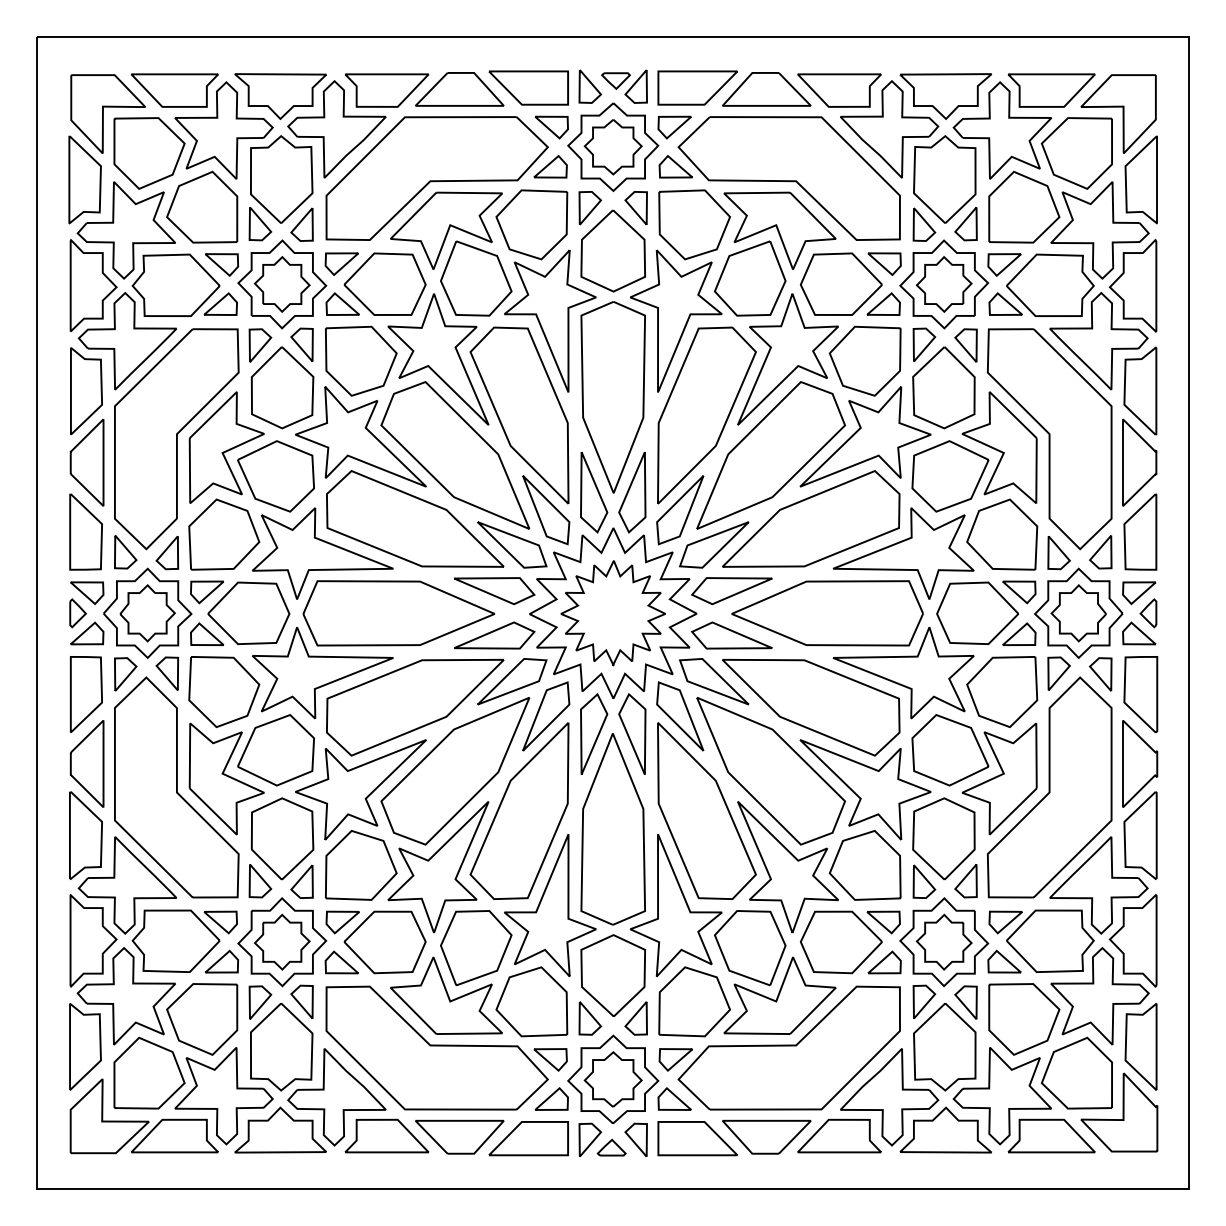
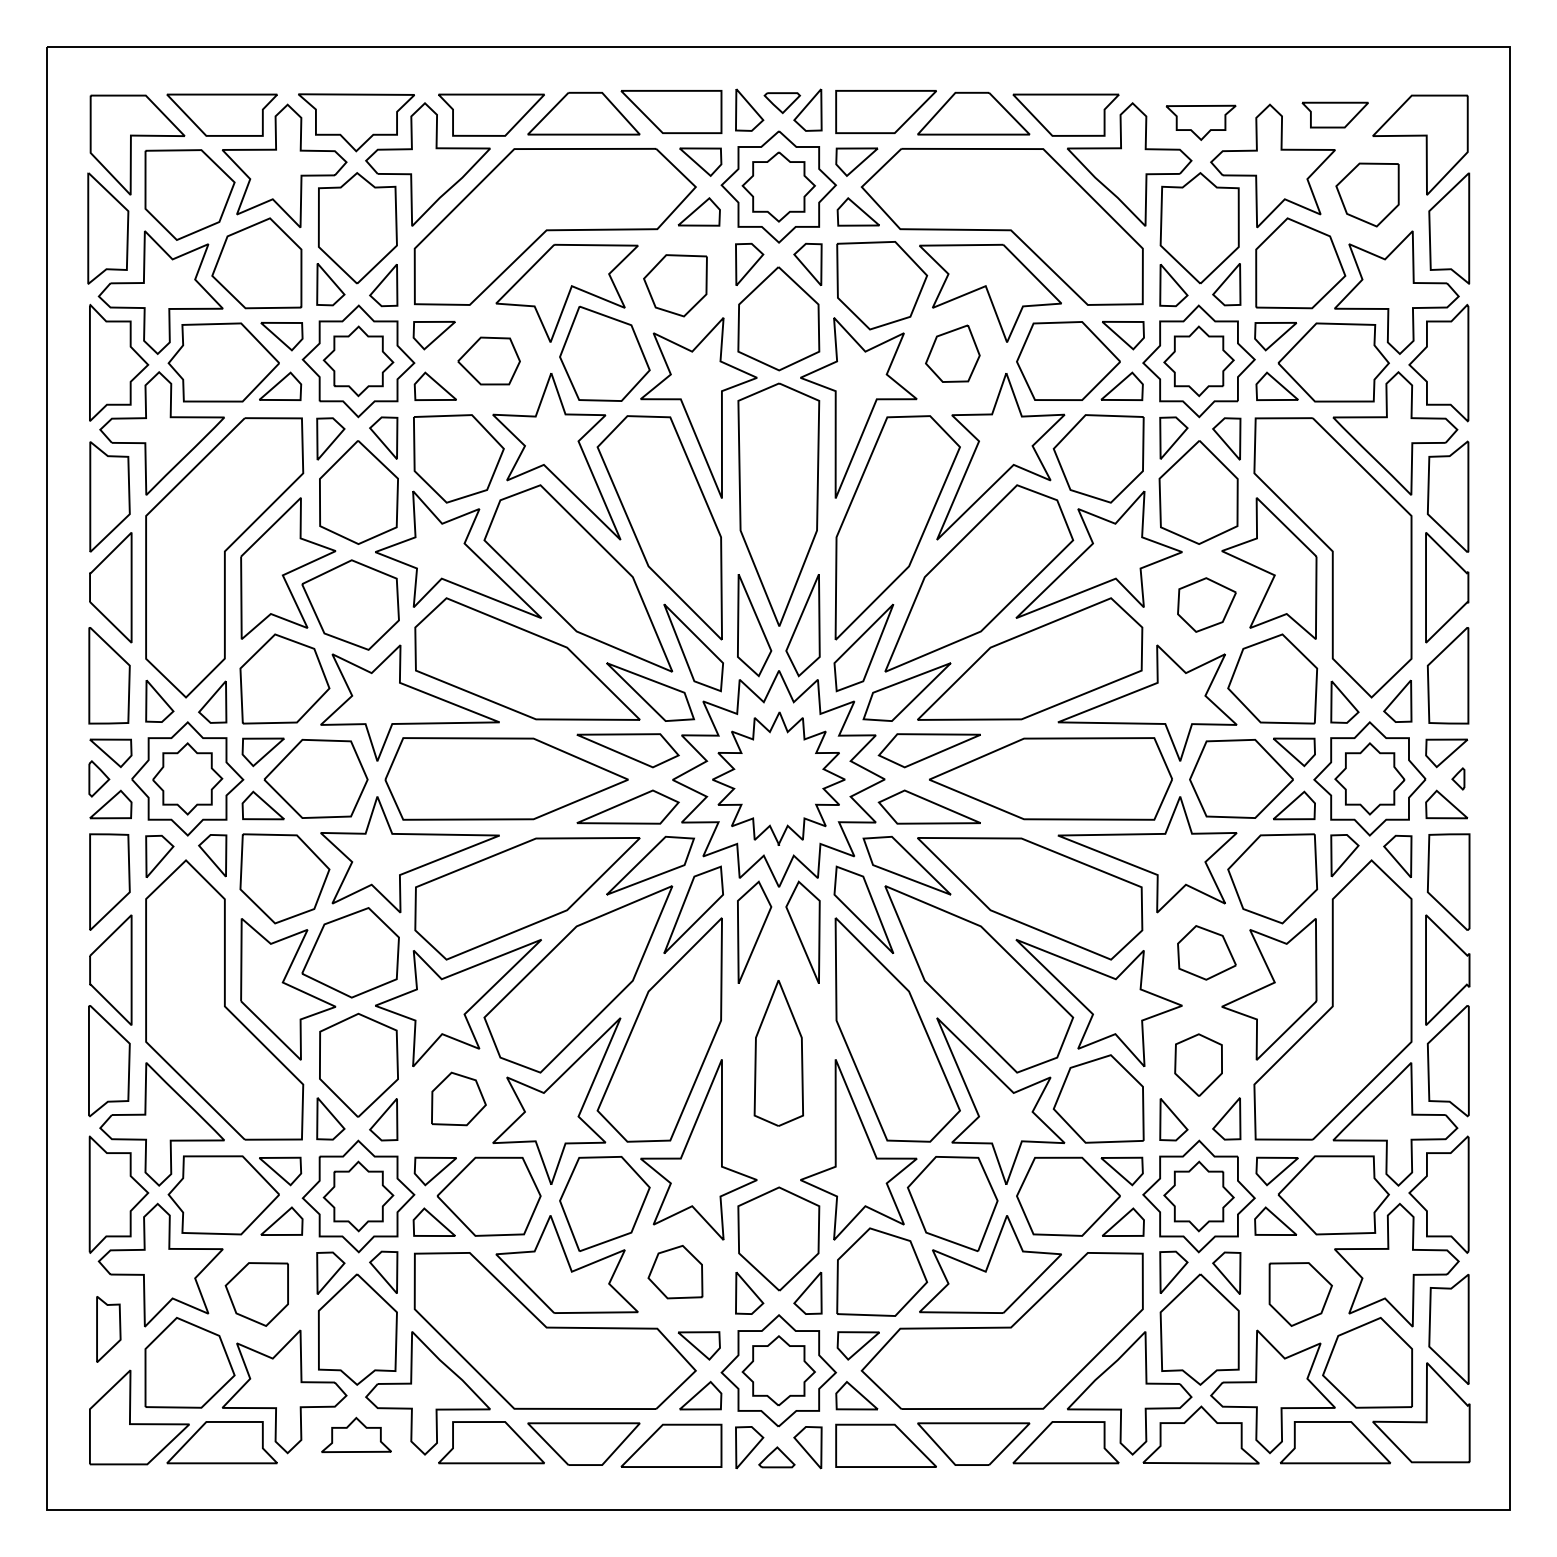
part: (1050, 90) -> (1334, 114), size x0.6
part: (945, 96) -> (1200, 122), size x0.6
part: (1076, 153) -> (1367, 194), size x0.7
part: (531, 224) -> (675, 285), size x0.7
part: (750, 278) -> (952, 353), size x0.6
part: (384, 283) -> (488, 360), size x0.6
part: (950, 475) -> (1206, 604), size x0.6
part: (1148, 613) -> (1458, 778), size x0.6
part: (950, 750) -> (1206, 952), size x0.6
part: (613, 829) -> (778, 1053), size x0.6
part: (943, 838) -> (1198, 1064), size x0.6
part: (360, 865) -> (458, 1098), size x0.6
part: (531, 1001) -> (675, 1271), size x0.6
part: (201, 1019) -> (256, 1294), size x0.7
part: (1024, 1019) -> (1300, 1294), size x0.7
part: (85, 1046) -> (108, 1329), size x0.6
part: (280, 1129) -> (356, 1434), size x0.6

